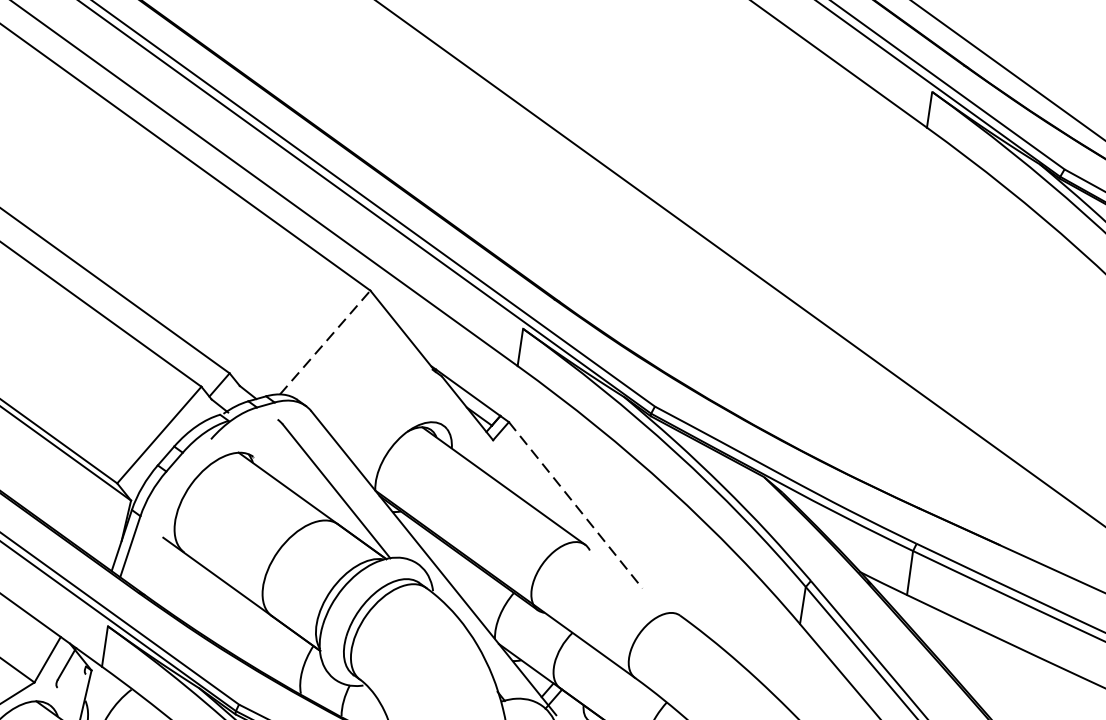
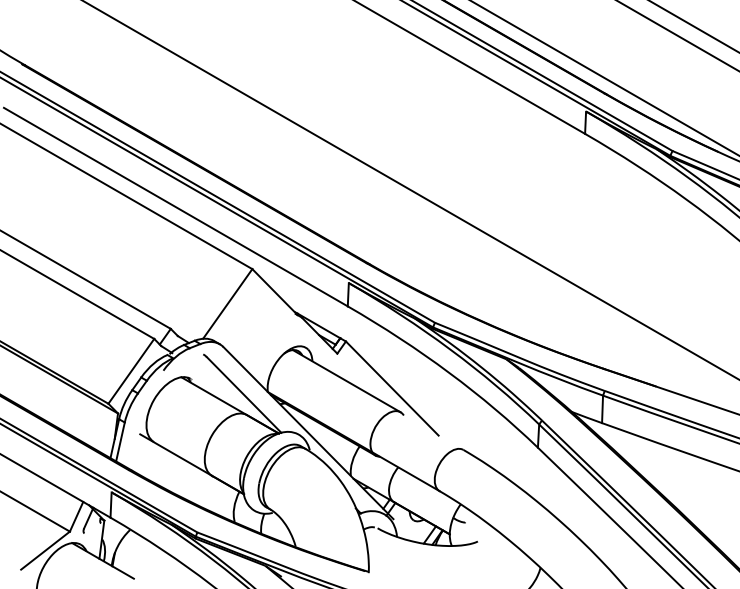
line: (324, 341) -> (227, 303), dashed -> solid
line: (576, 505) -> (392, 388), dashed -> solid

